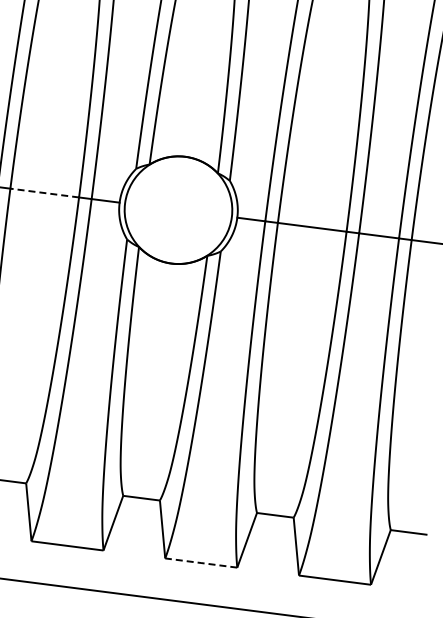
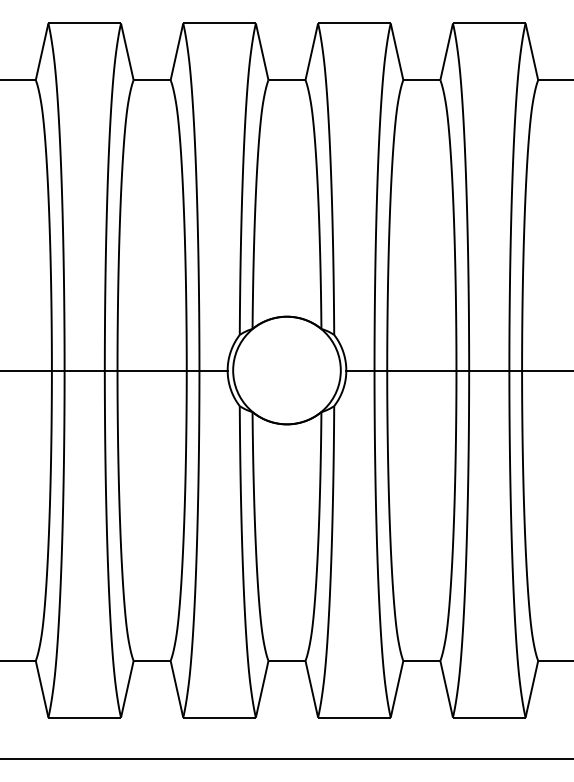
line: (45, 193) -> (152, 370), dashed -> solid
line: (201, 562) -> (354, 717), dashed -> solid

